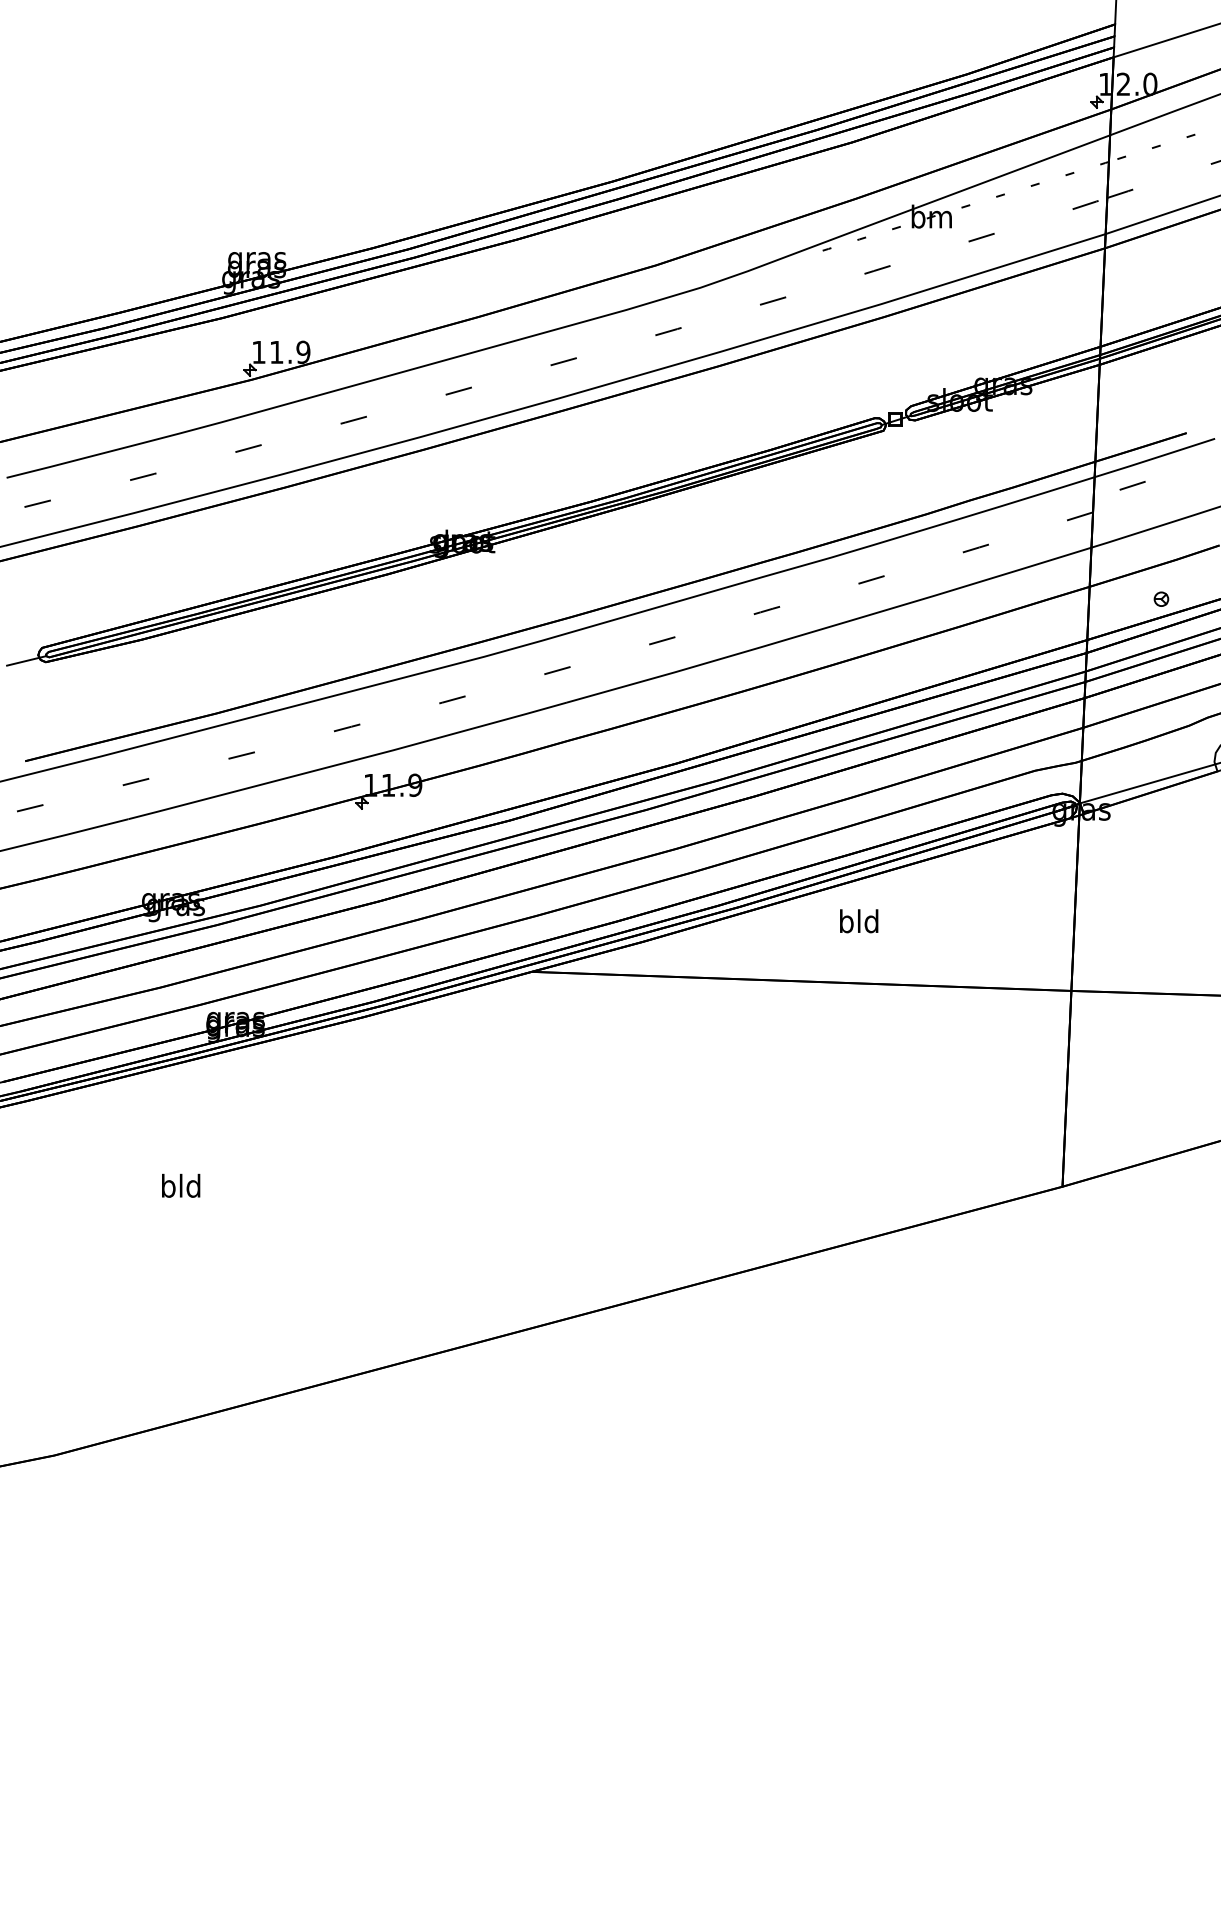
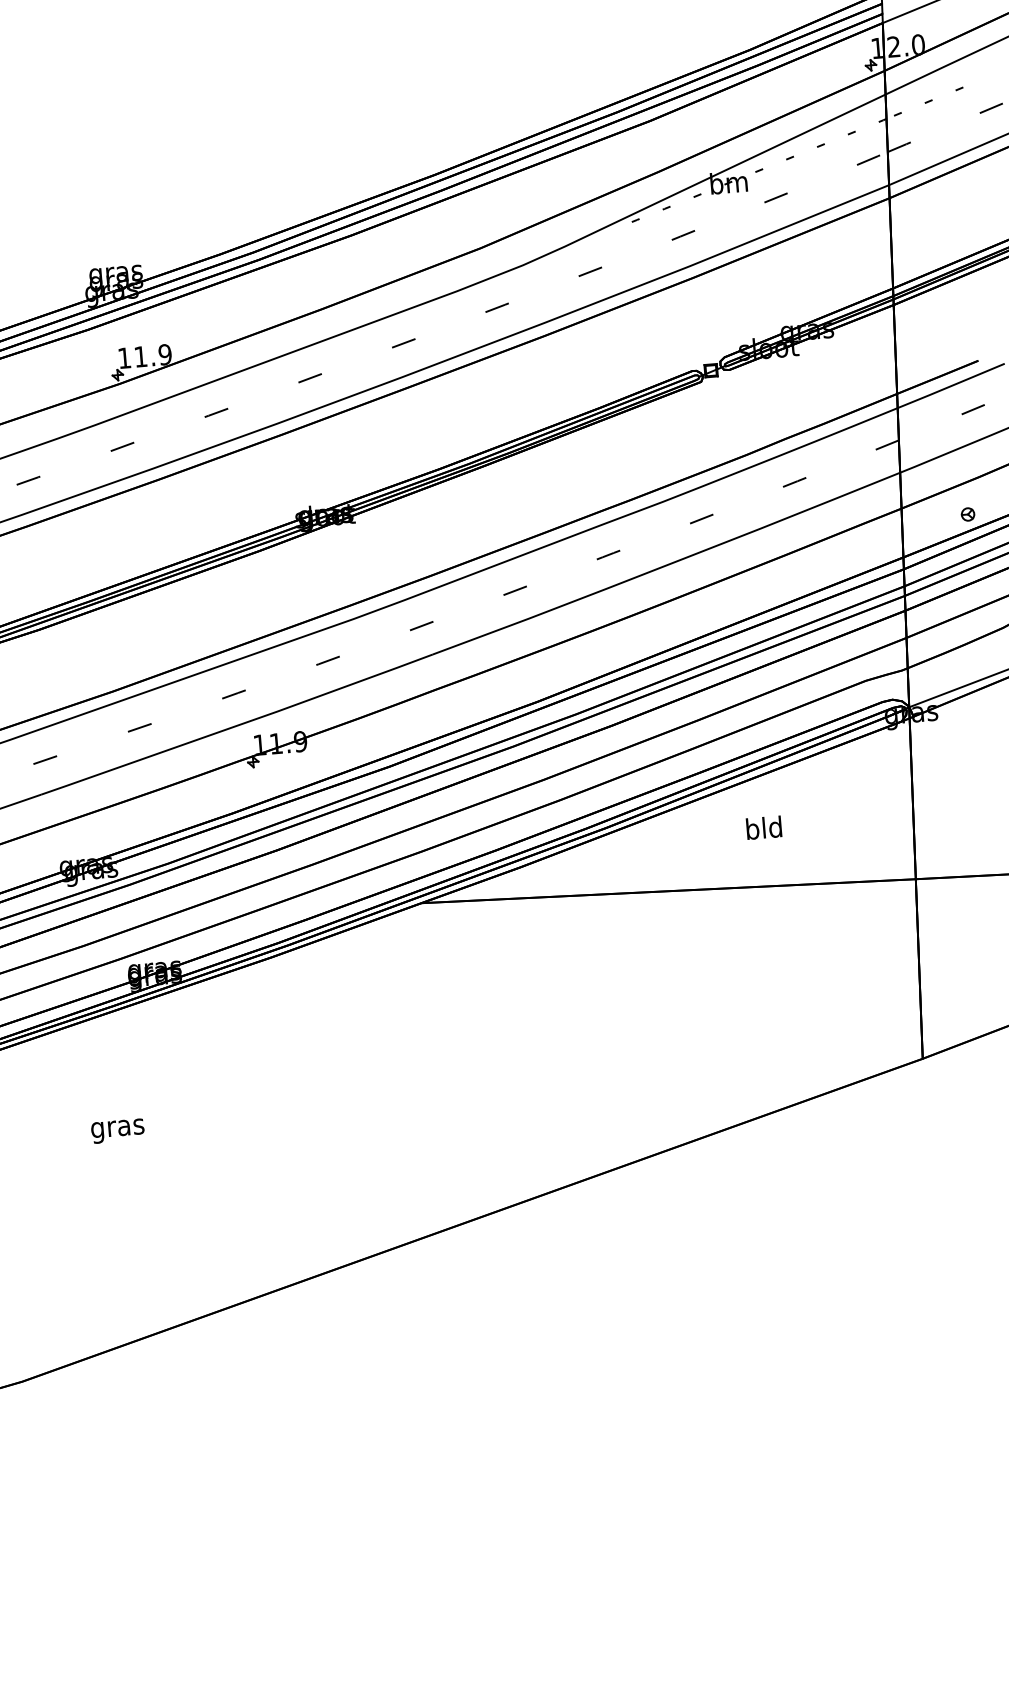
line: (1132, 485) -> (973, 409), moved
text: (859, 921) -> (764, 828), moved
text: (181, 1188) -> (117, 1127), bld -> gras

